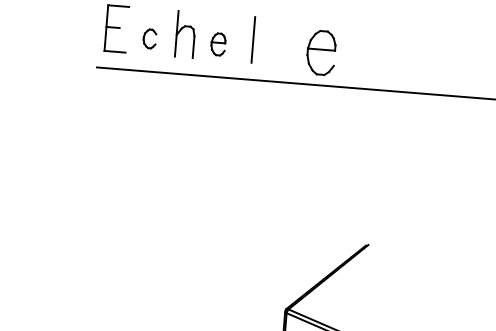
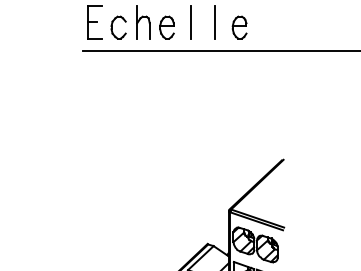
part: (149, 38) -> (118, 27), size x1.67
line: (287, 42) -> (215, 22), added
part: (217, 44) -> (166, 27), size x1.43
part: (321, 52) -> (239, 27), size x0.71

